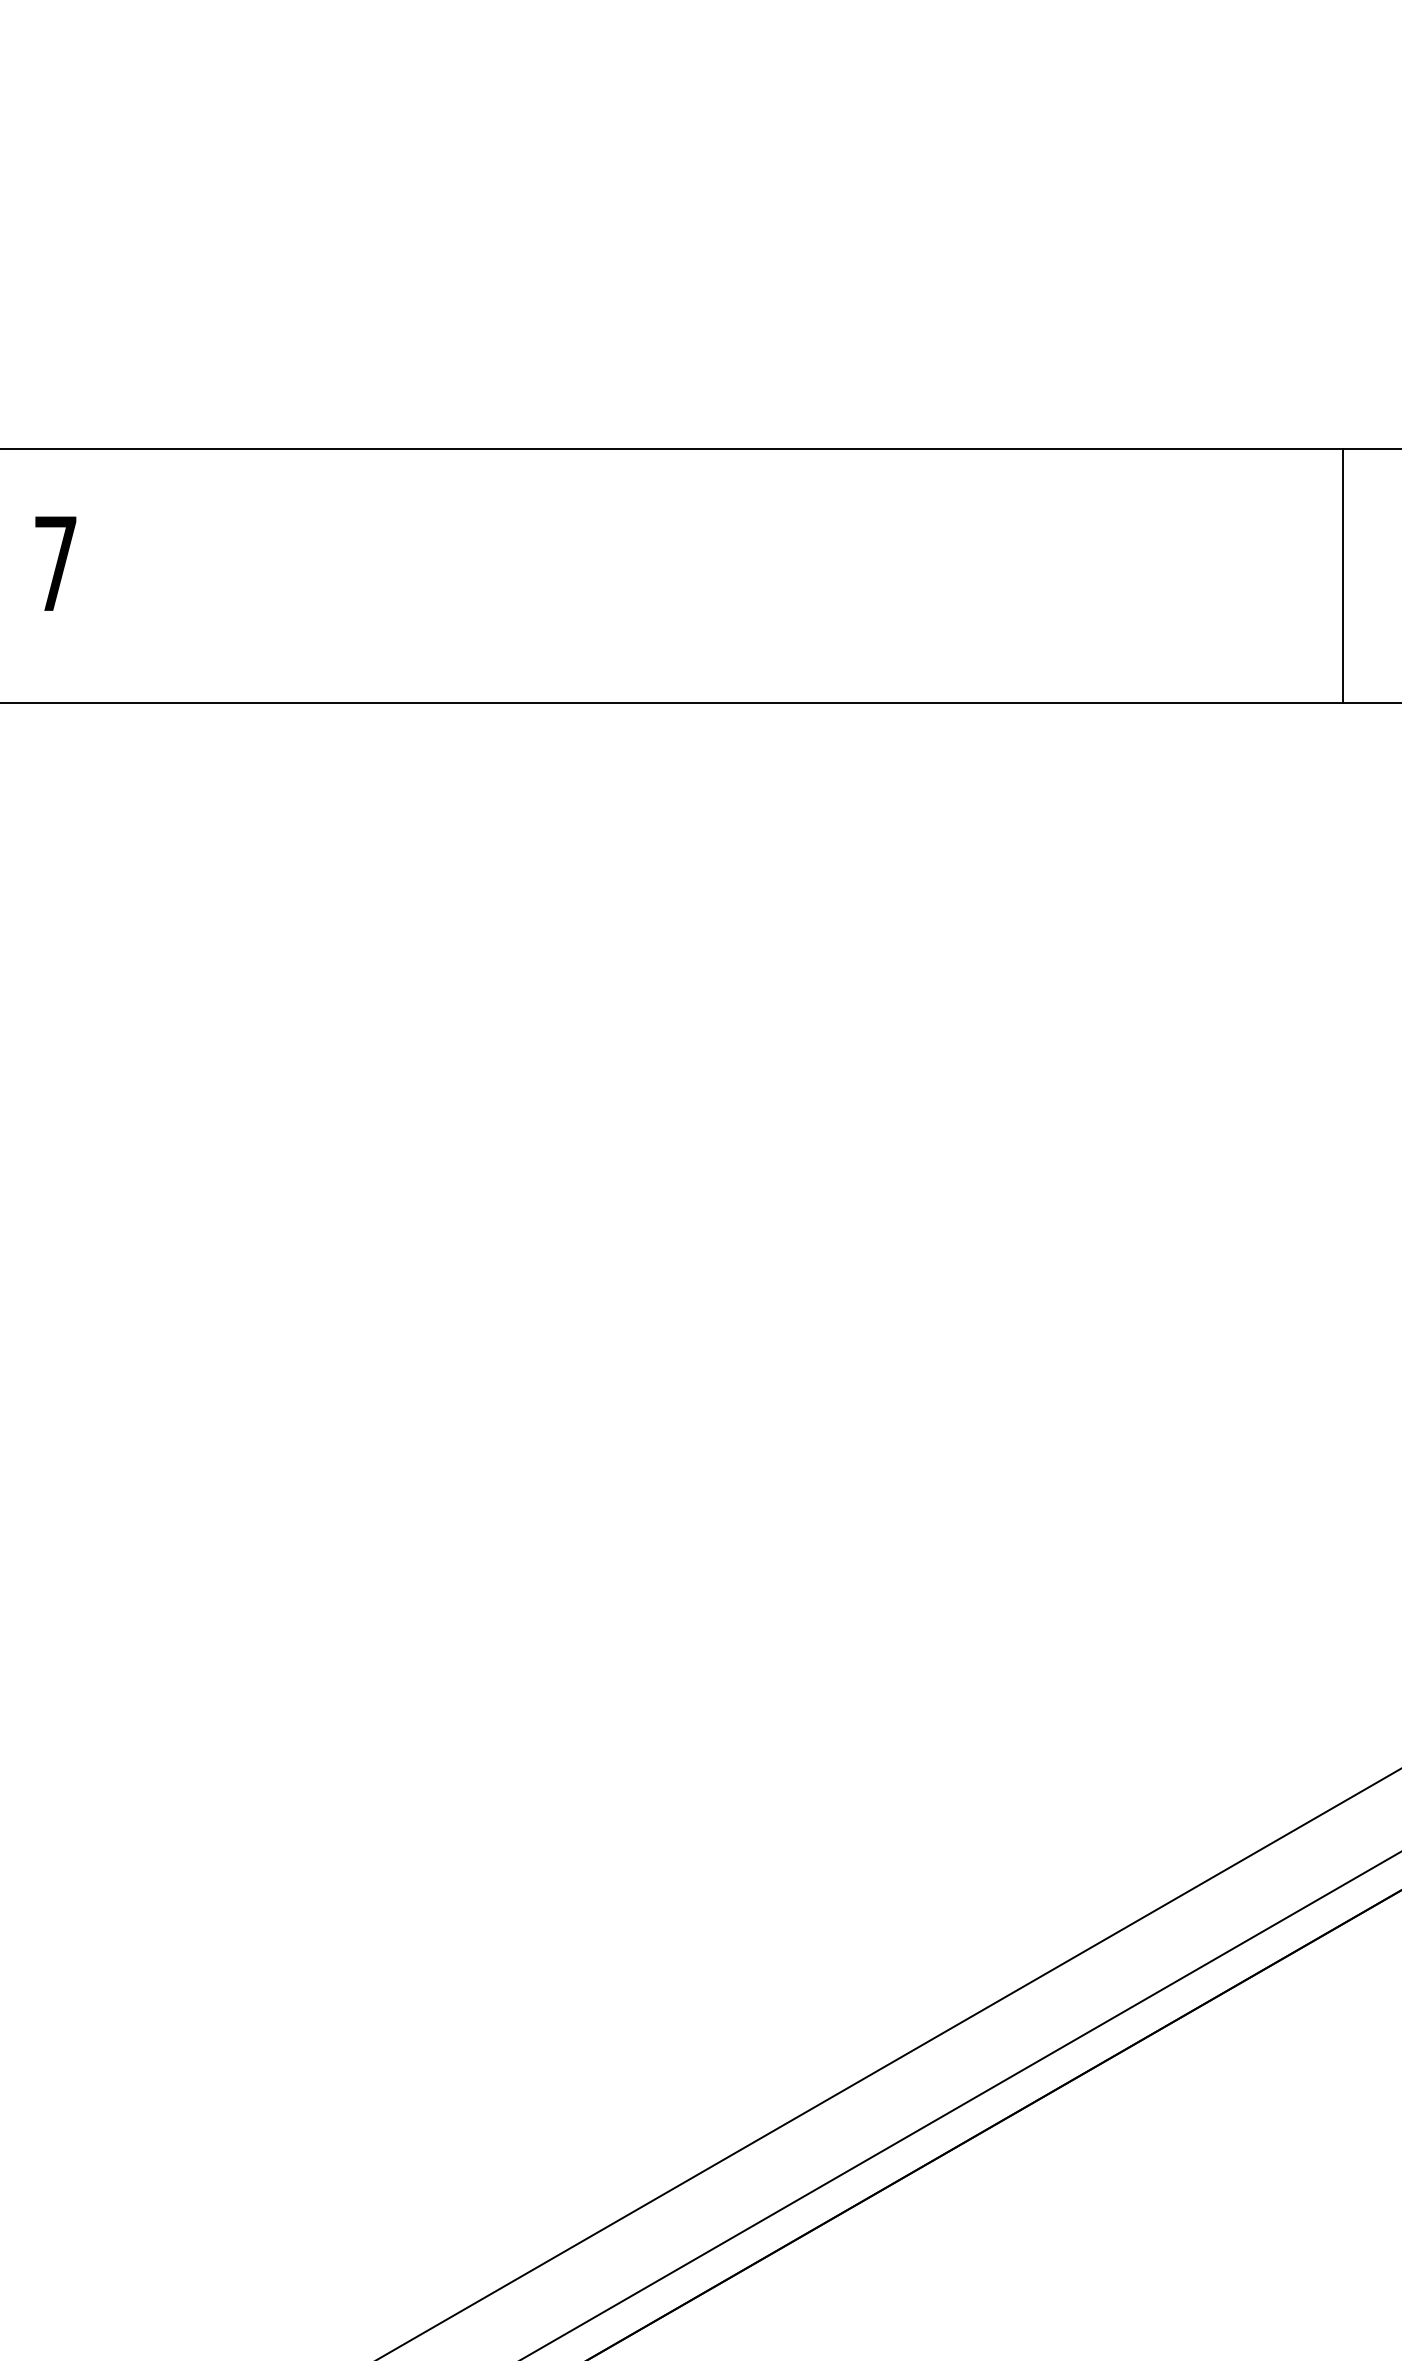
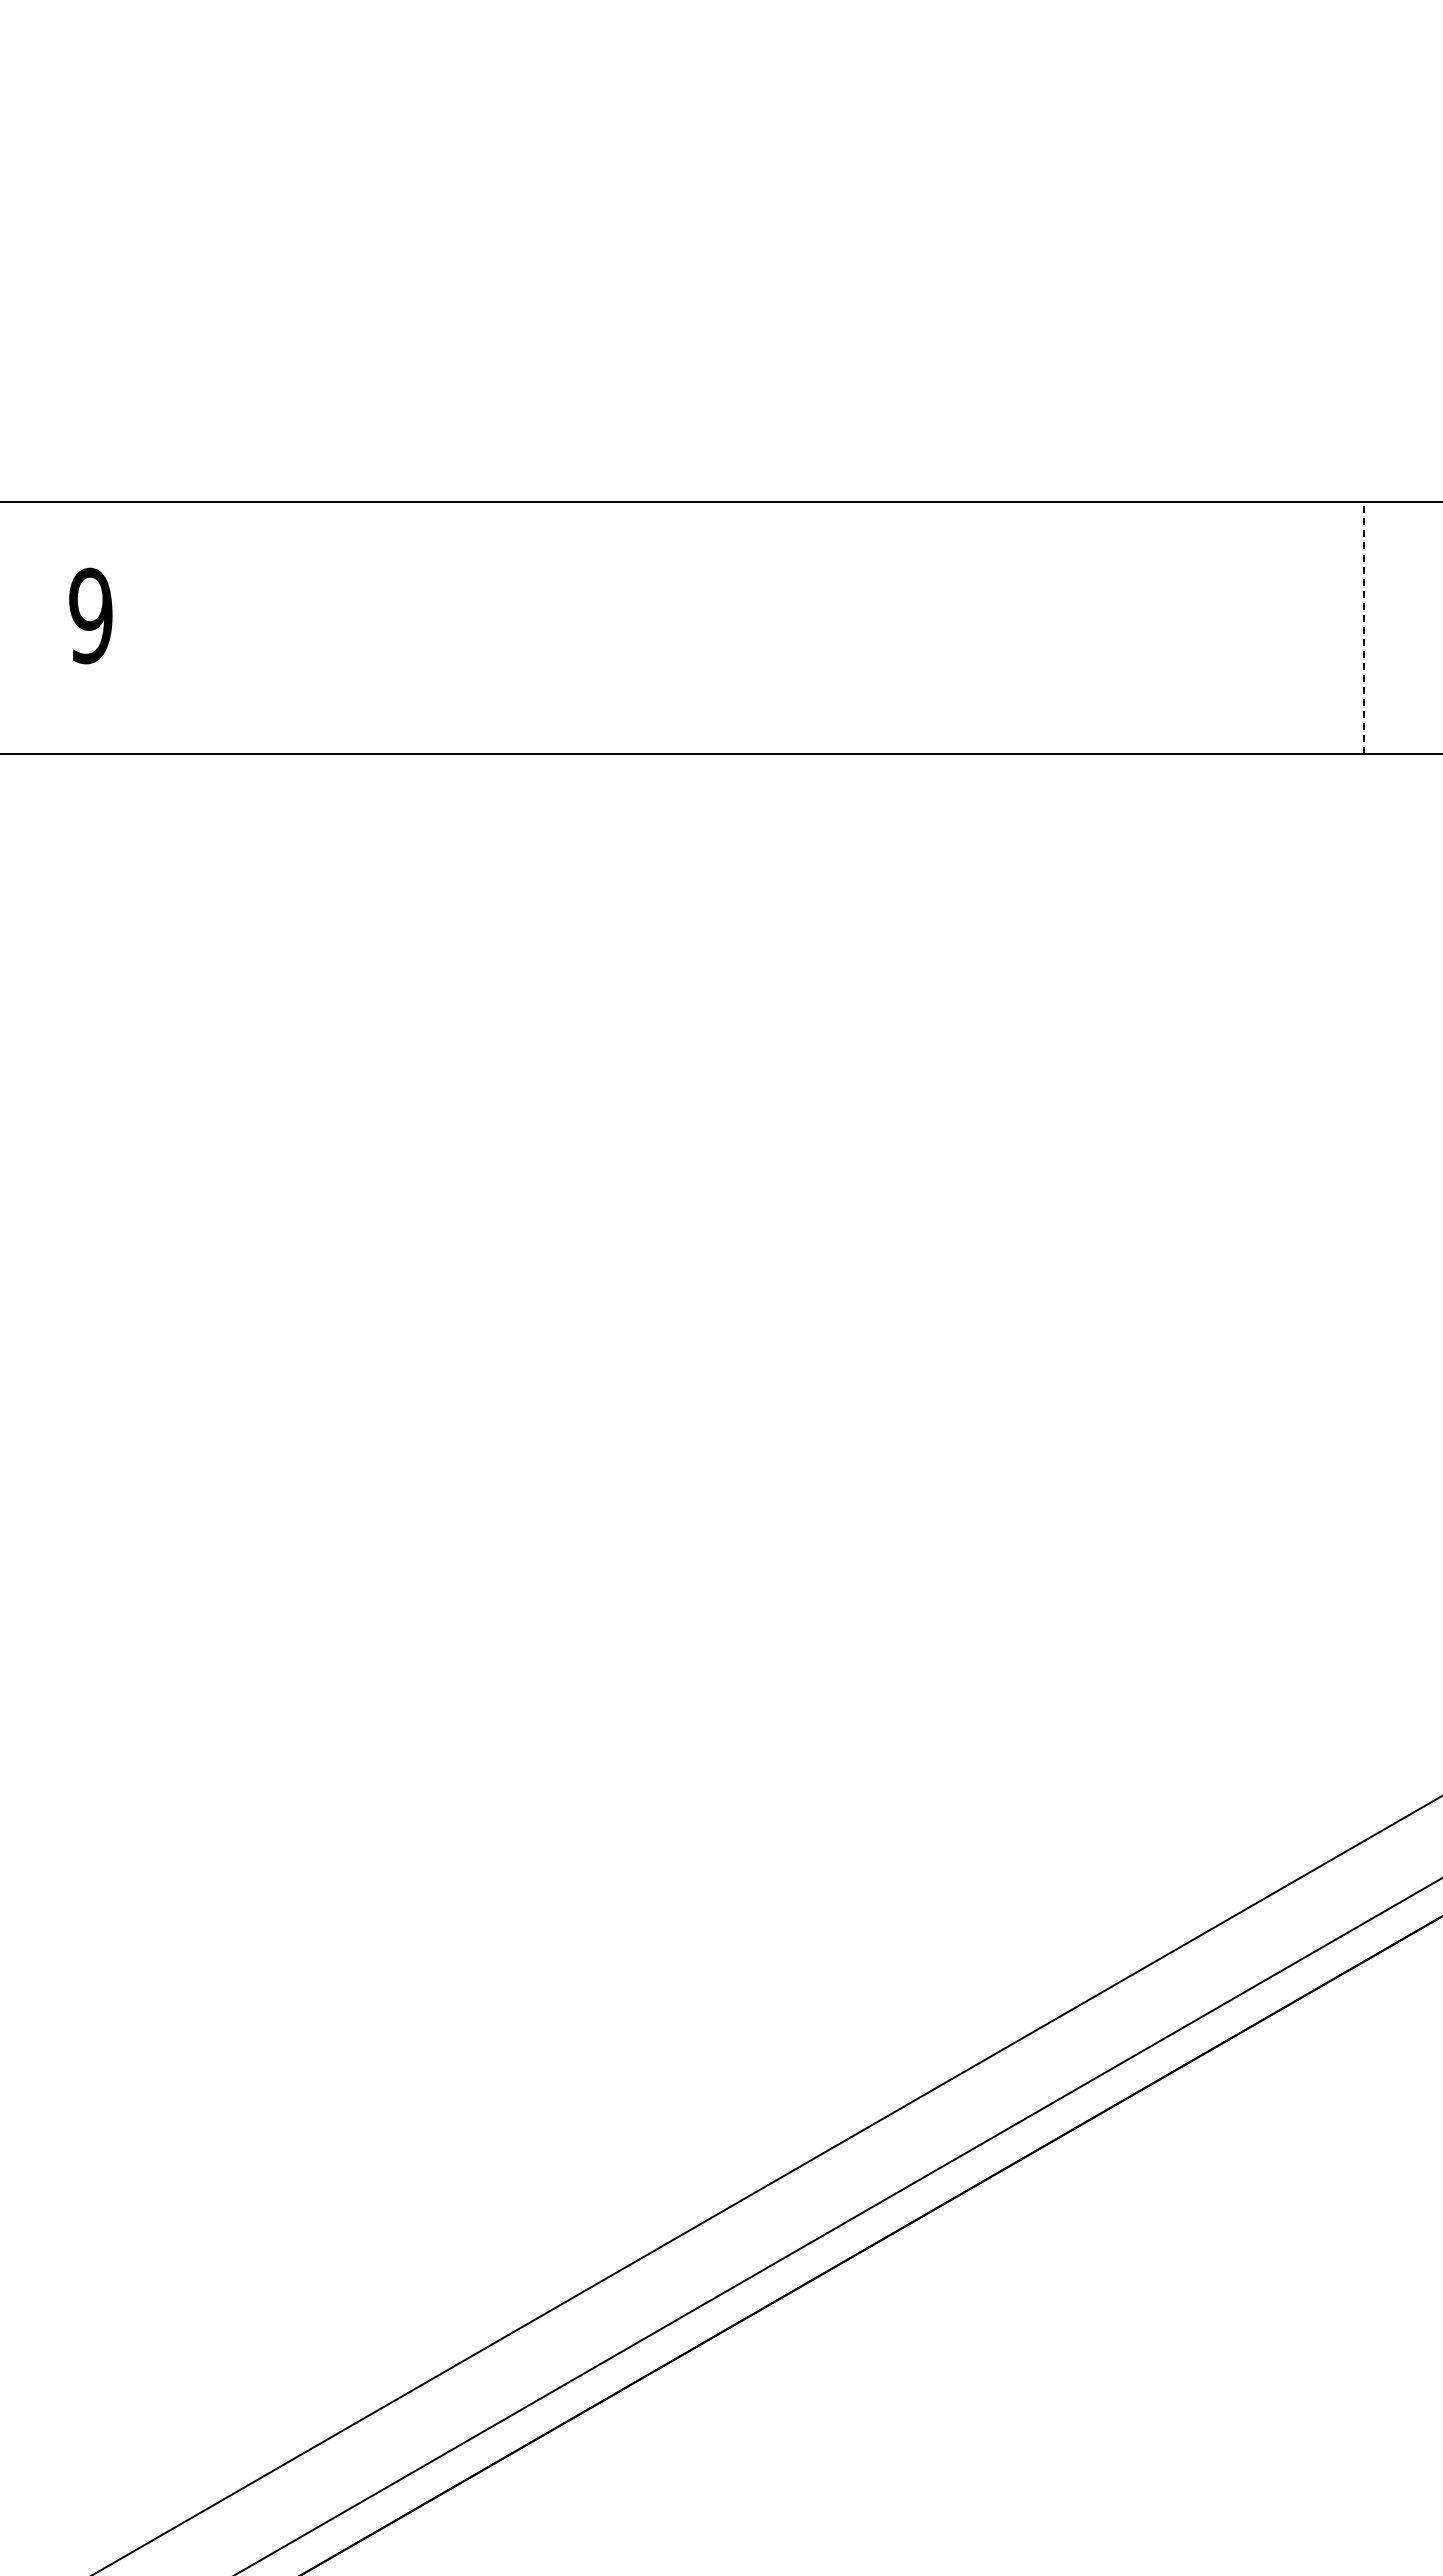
text: (55, 563) -> (90, 615), 7 -> 9
line: (1343, 576) -> (1364, 628), solid -> dashed

